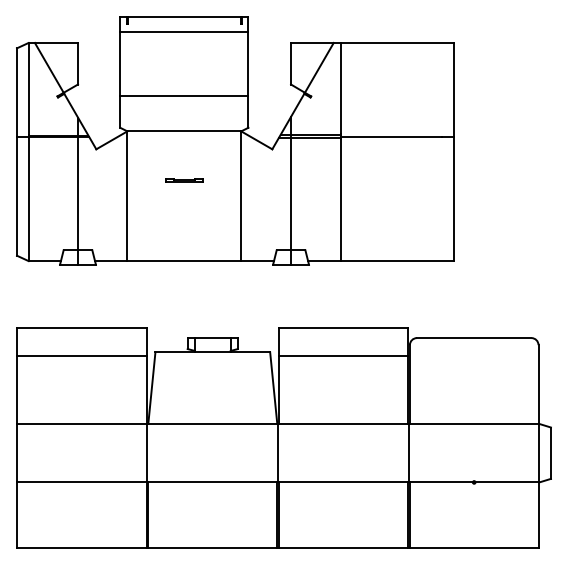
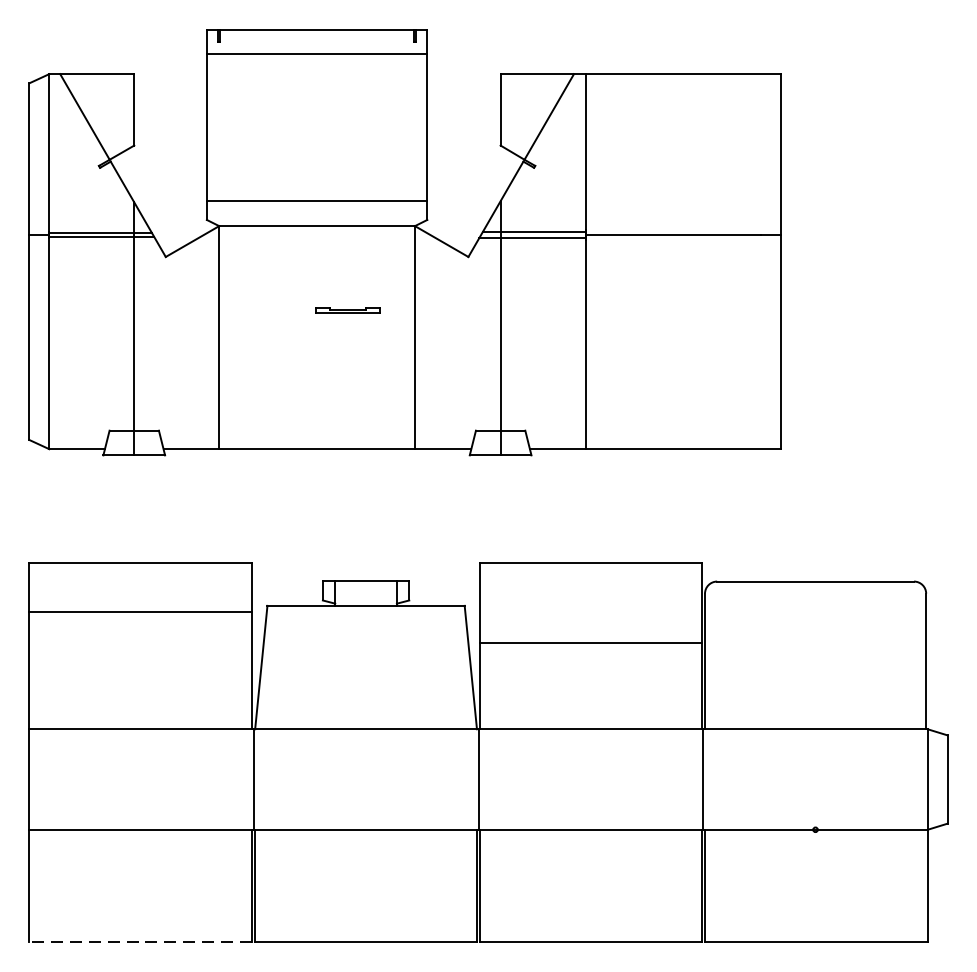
line: (184, 95) -> (317, 200), moved
line: (184, 180) -> (348, 310), moved
line: (343, 356) -> (590, 644), moved
line: (81, 547) -> (140, 941), solid -> dashed

